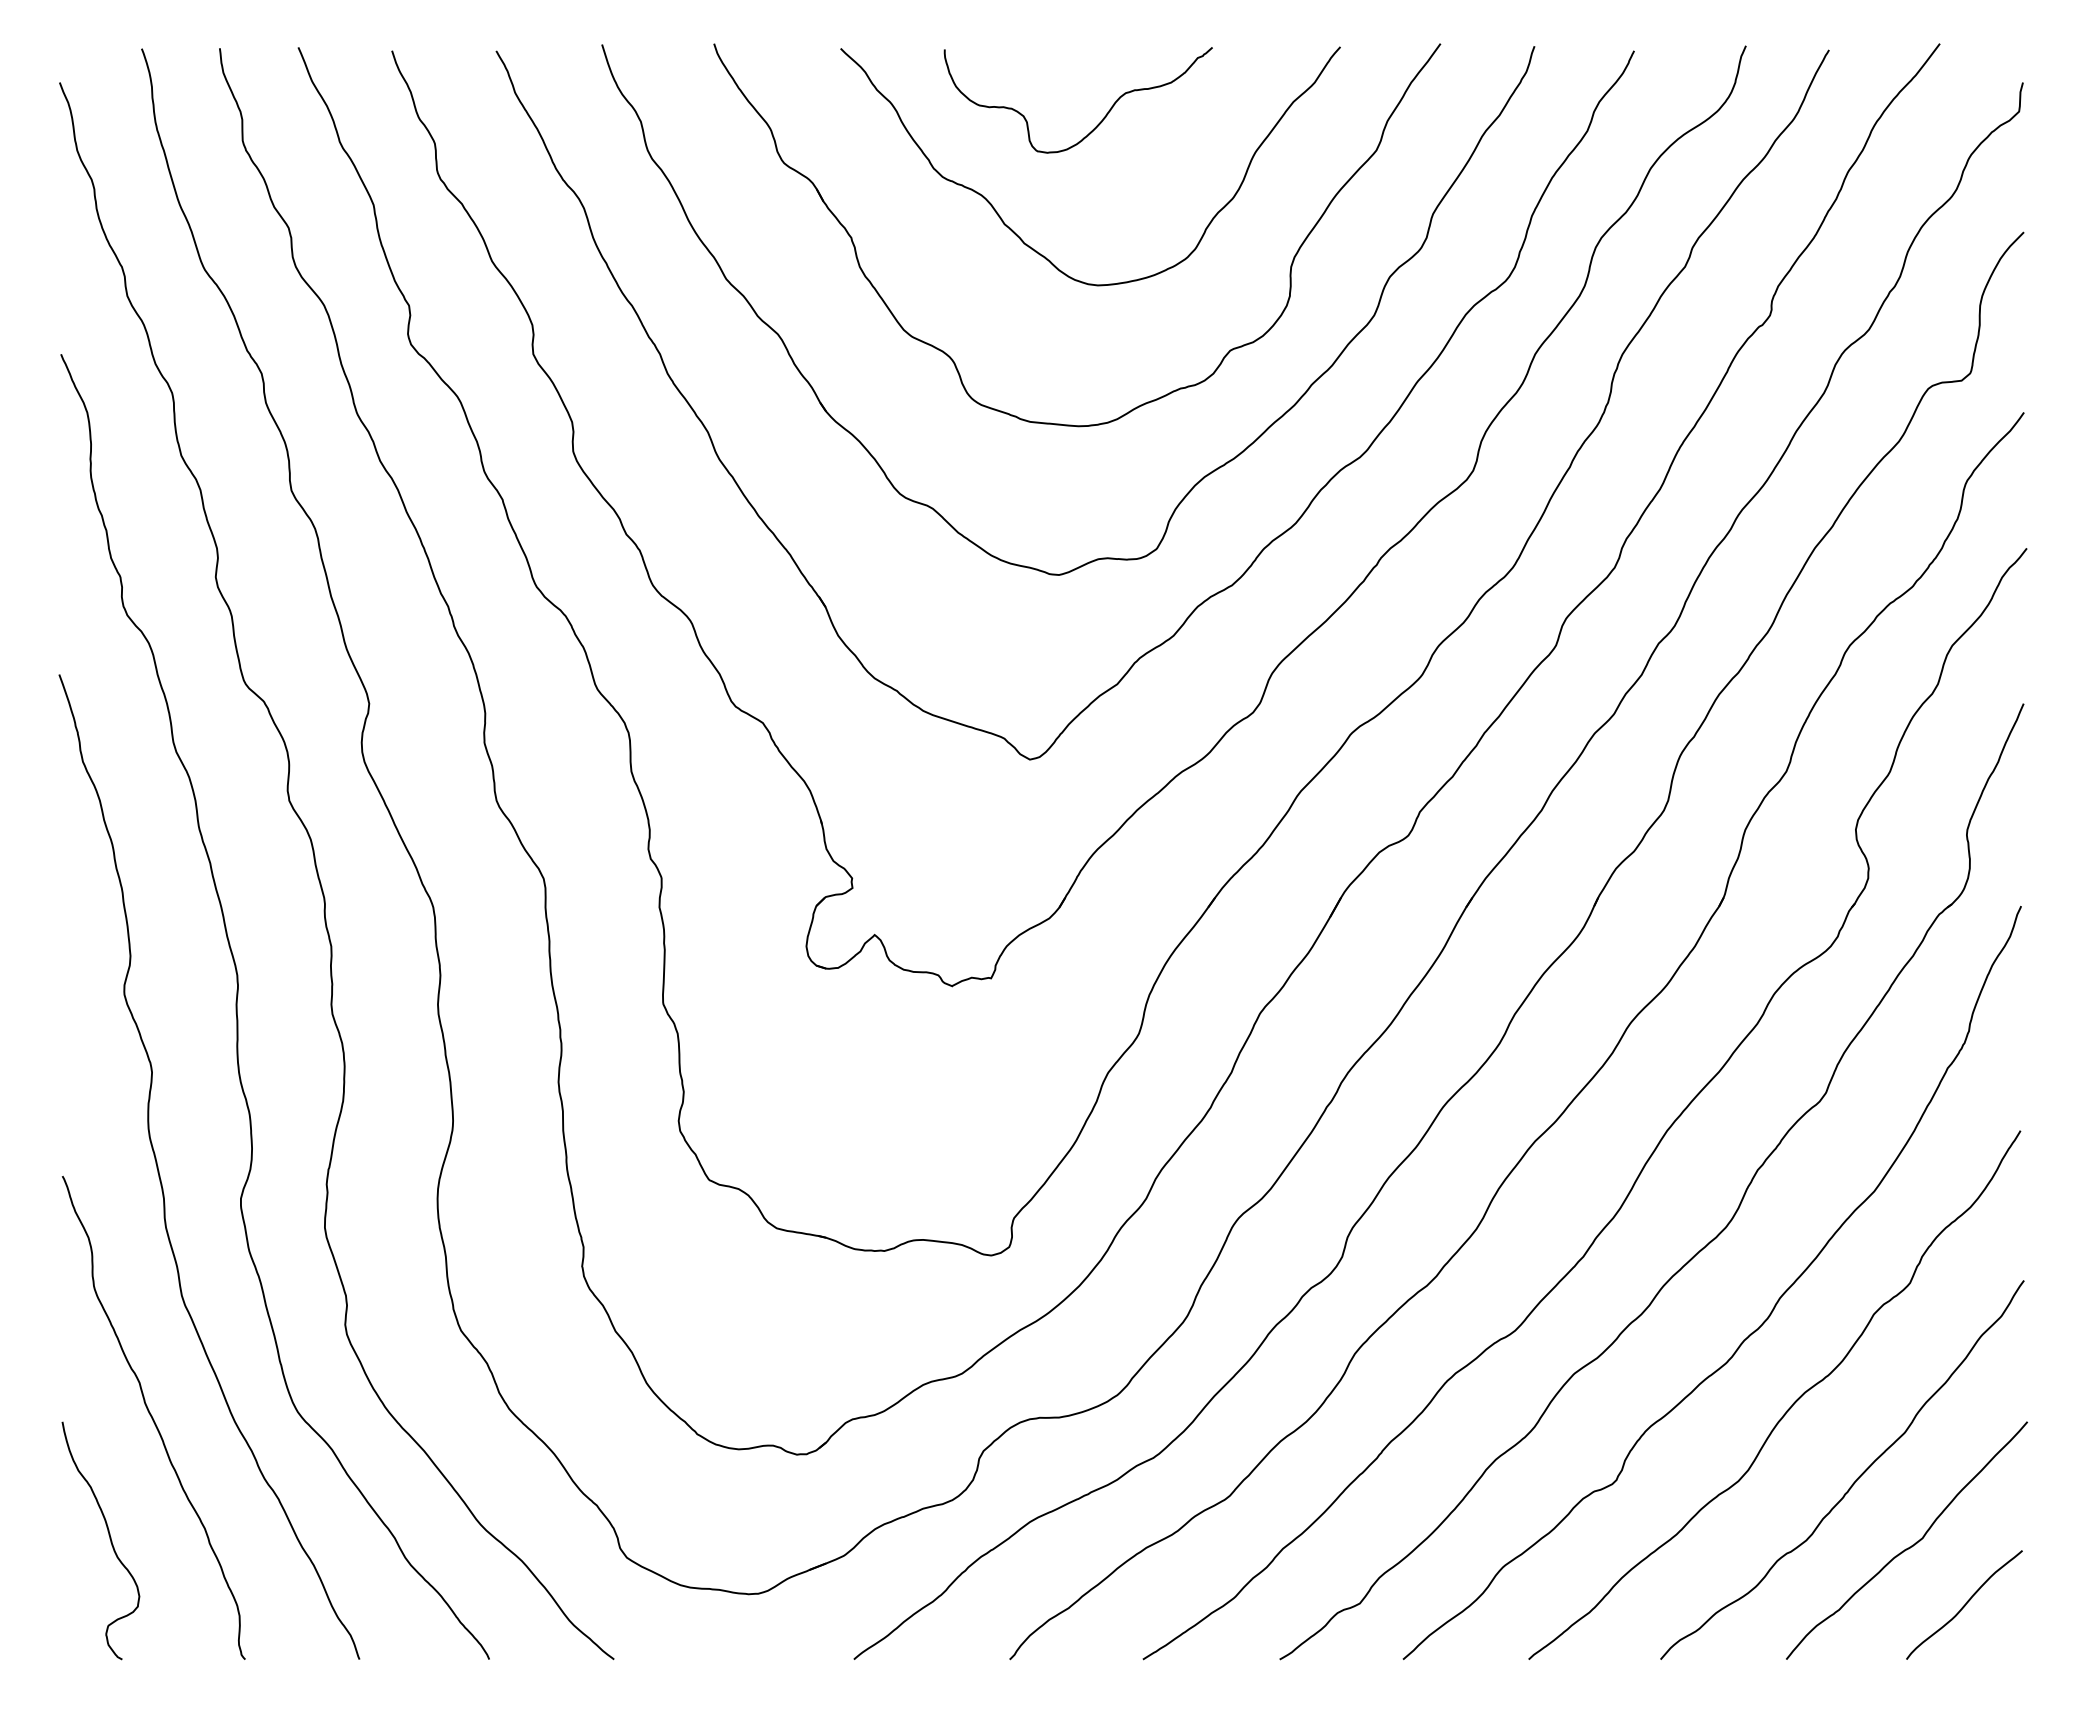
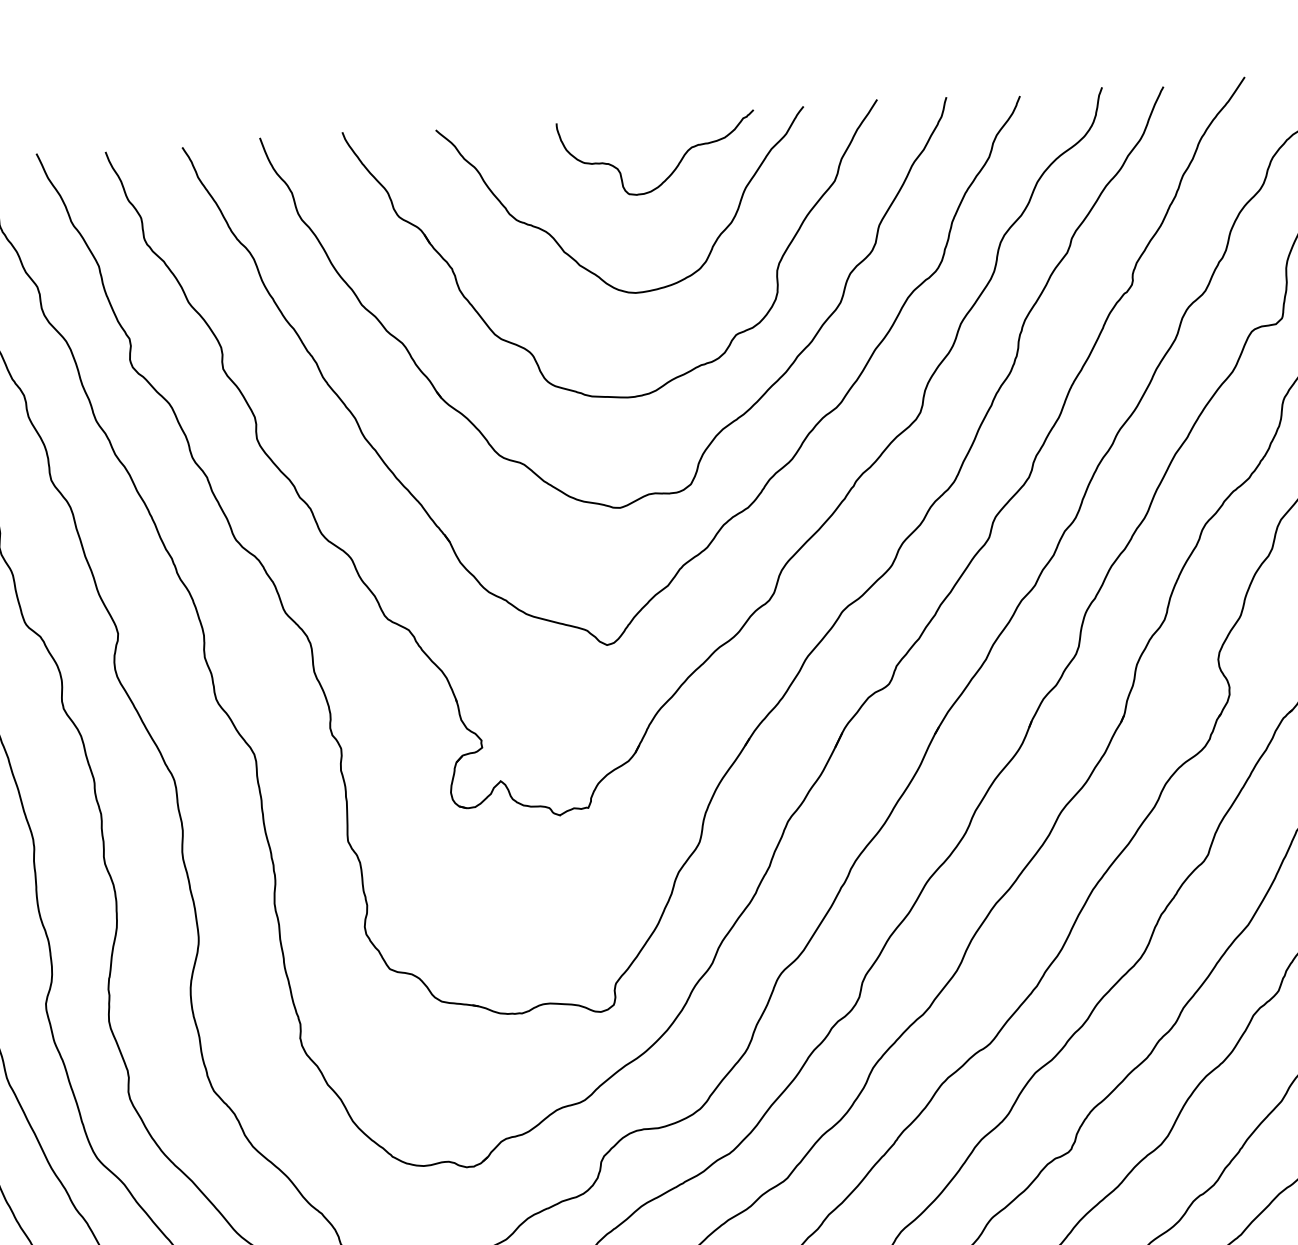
curve: (1102, 118) -> (675, 167), moved

